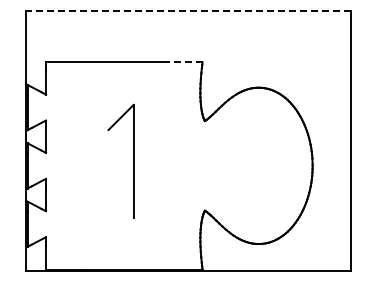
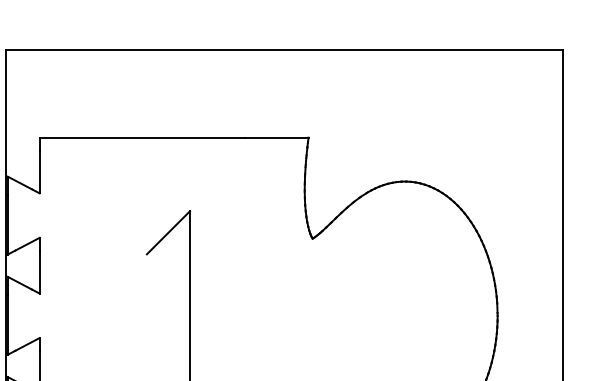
line: (188, 11) -> (284, 50), dashed -> solid
line: (183, 62) -> (275, 138), dashed -> solid

